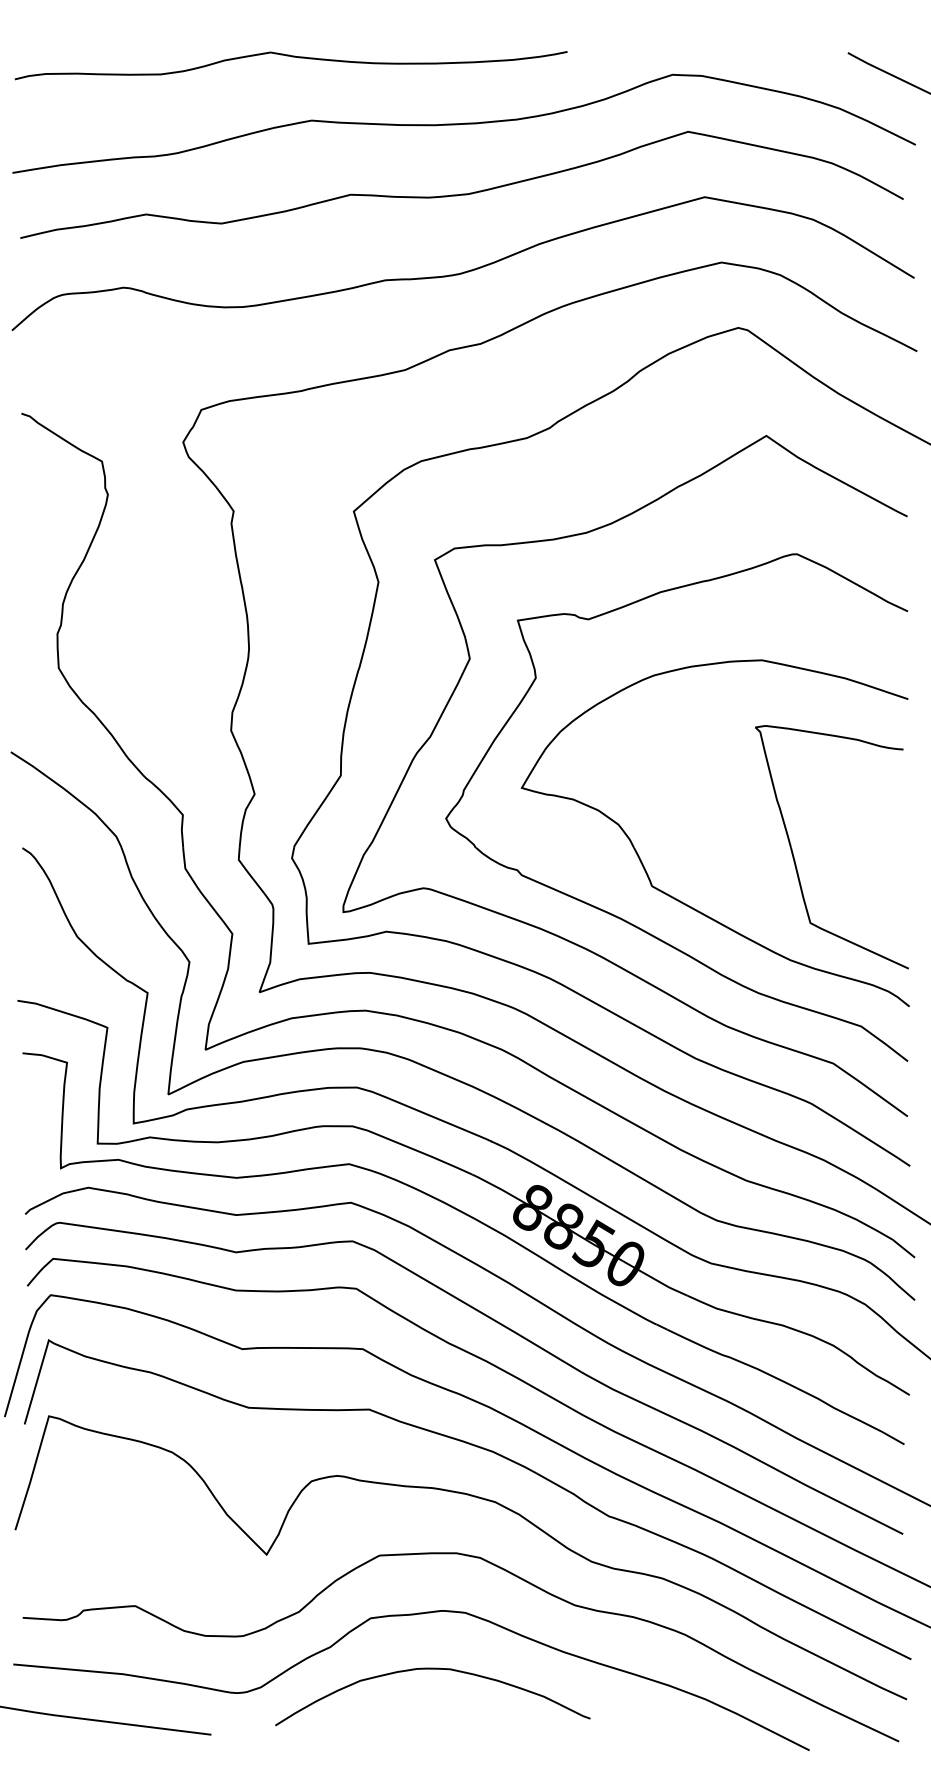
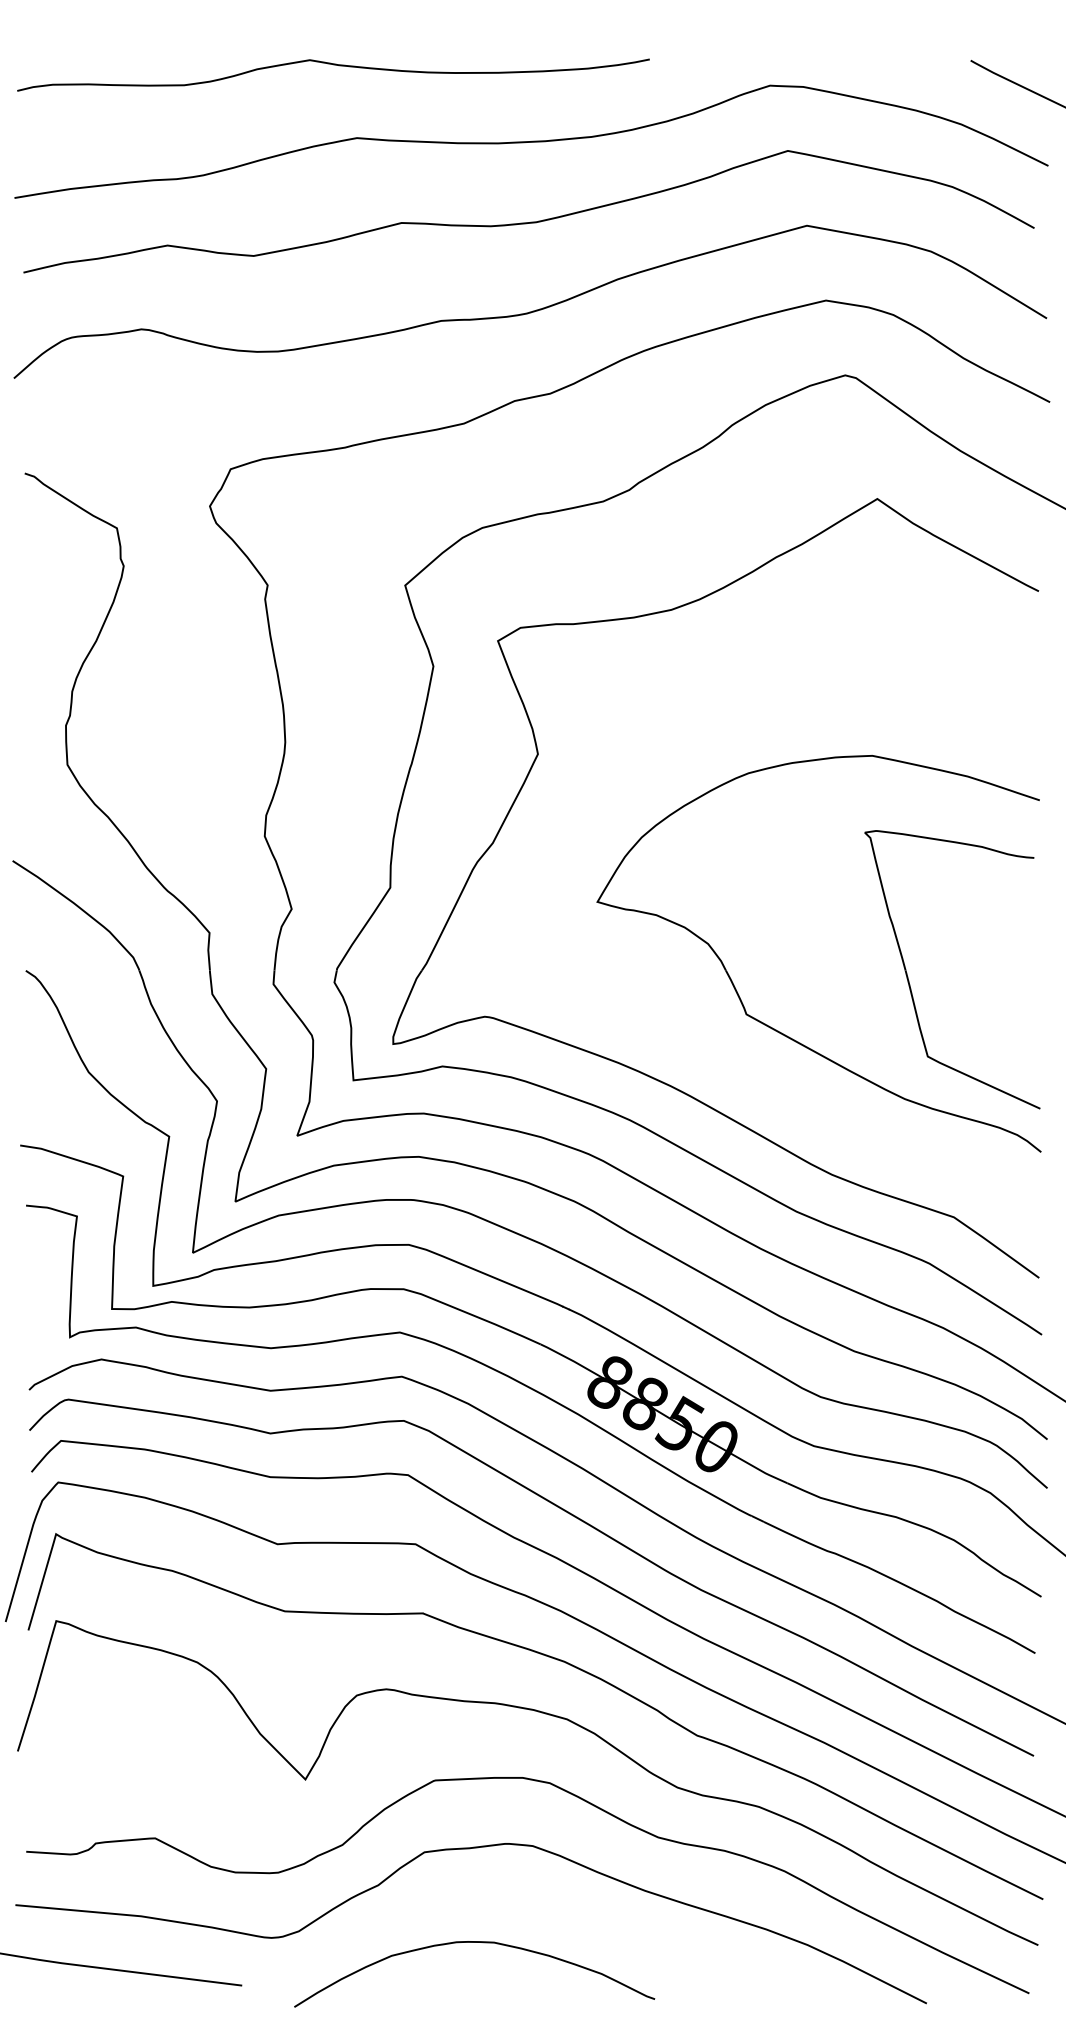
part: (620, 917) -> (710, 1050), removed
curve: (432, 1669) -> (474, 1942), moved

